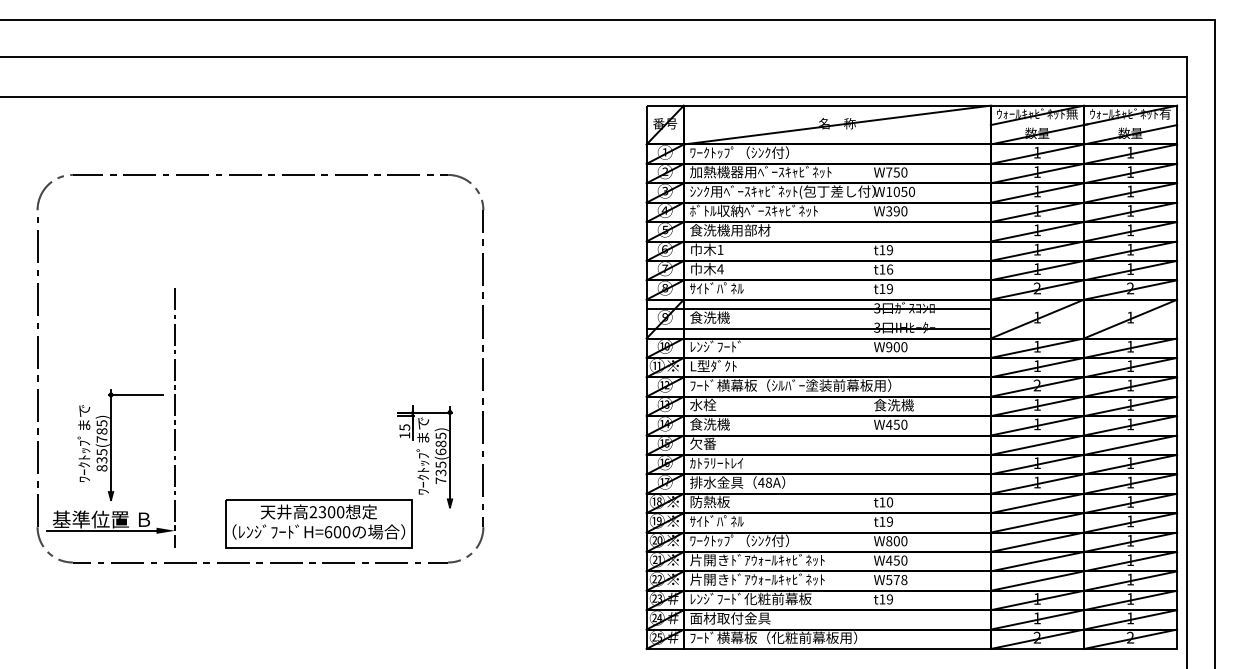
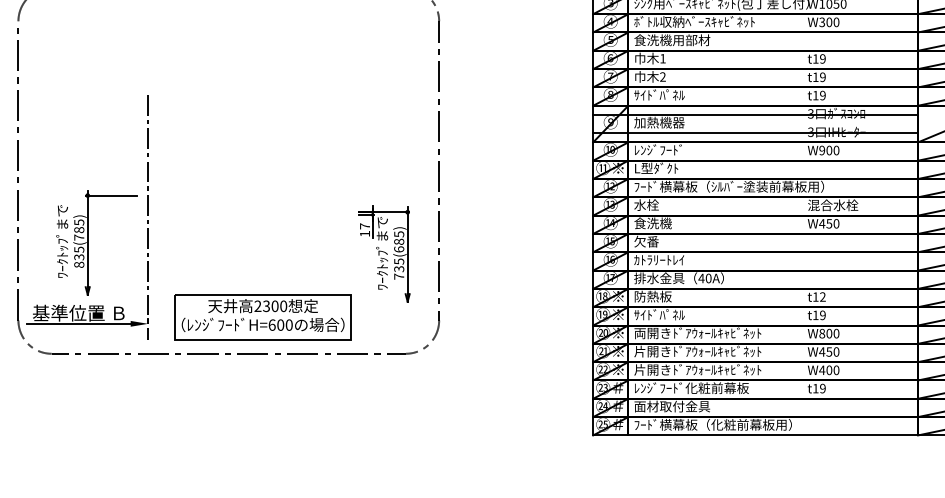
text: (896, 211) -> (829, 22), W390 -> W300
text: (720, 269) -> (662, 77), 4 -> 2
text: (889, 269) -> (822, 77), t16 -> t19
text: (716, 317) -> (659, 122), 食洗機 -> 加熱機器
text: (900, 405) -> (832, 205), 食洗機 -> 混合水栓
text: (404, 427) -> (364, 226), 15 -> 17
text: (768, 482) -> (708, 278), 48A -> 40A
text: (890, 502) -> (823, 297), t10 -> t12
part: (318, 523) -> (262, 316), moved
text: (757, 540) -> (697, 333), ﾜｰｸﾄｯﾌﾟ（ｼﾝｸ付） -> 両開きﾄﾞｱｳｫｰﾙｷｬﾋﾞﾈｯﾄ
text: (896, 580) -> (829, 370), W578 -> W400

